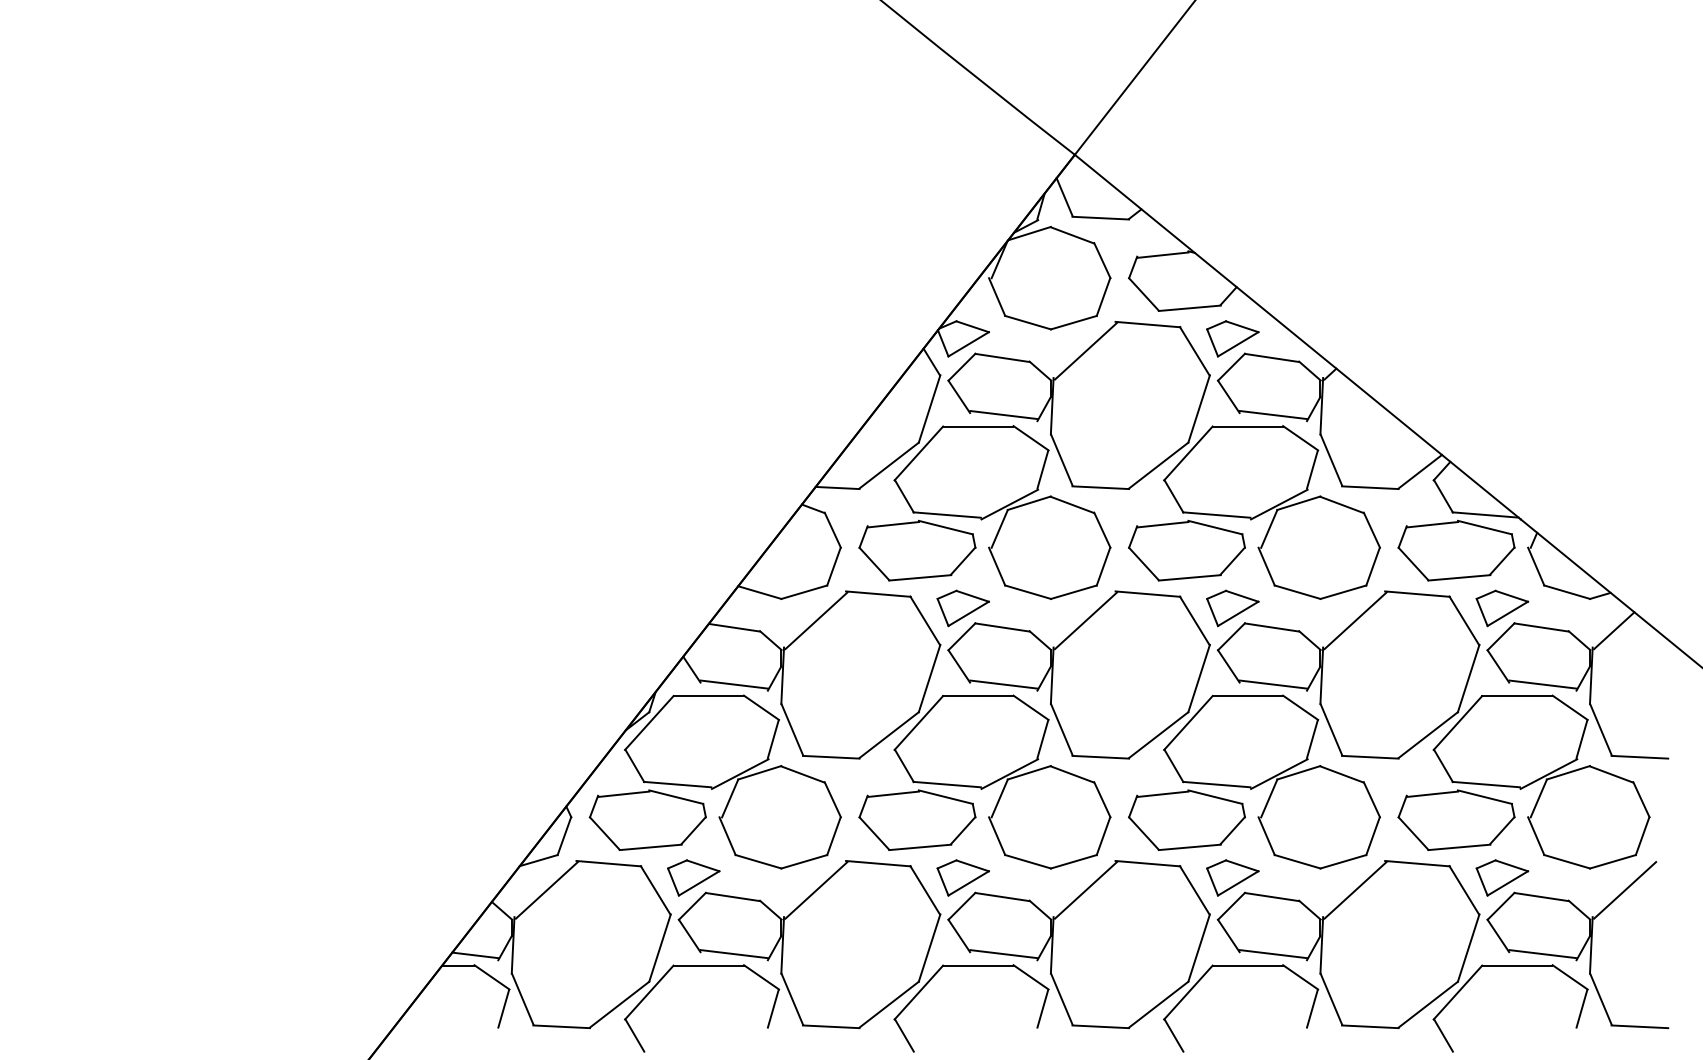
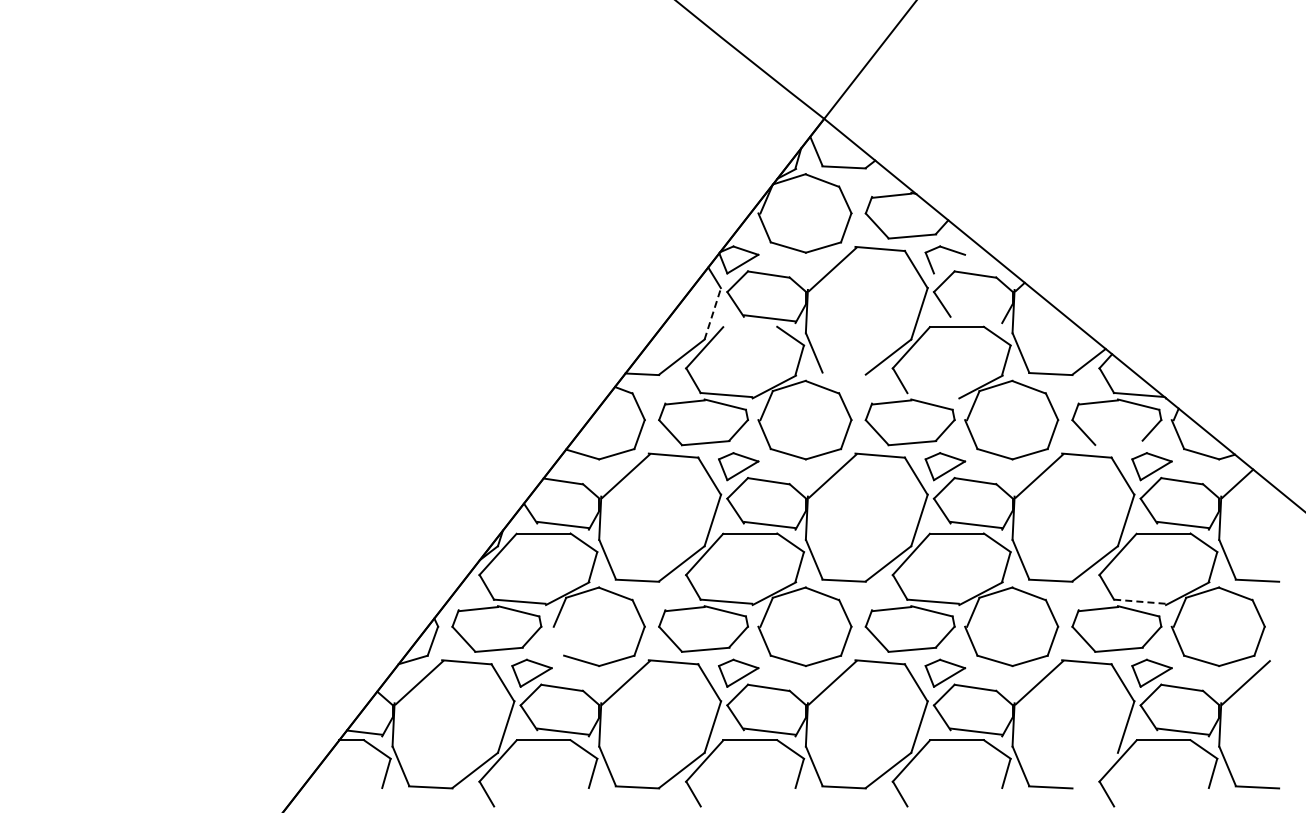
line: (1238, 343) -> (949, 263), removed
line: (930, 408) -> (713, 313), solid -> dashed
line: (1273, 415) -> (976, 318), removed
line: (977, 426) -> (749, 327), removed
line: (1099, 488) -> (843, 374), removed
line: (1216, 514) -> (932, 394), removed
line: (1458, 578) -> (1118, 443), removed
line: (1486, 784) -> (1139, 601), solid -> dashed
line: (726, 835) -> (557, 640), removed
line: (1427, 1003) -> (1094, 769), removed

